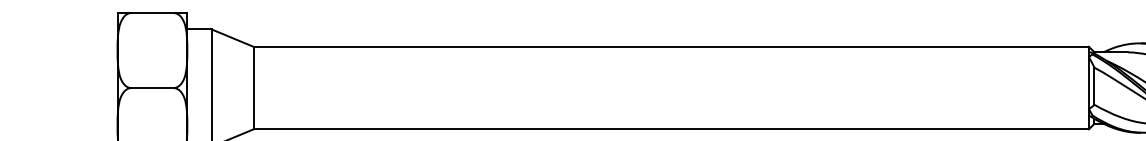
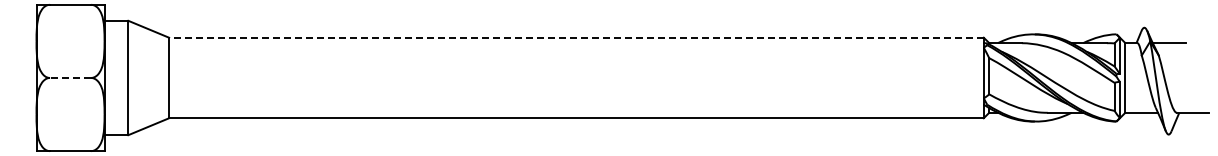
line: (670, 46) -> (575, 37), solid -> dashed
line: (152, 88) -> (70, 78), solid -> dashed

